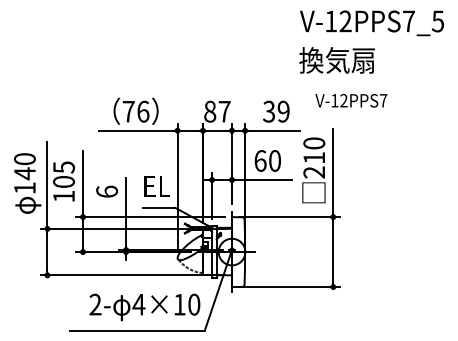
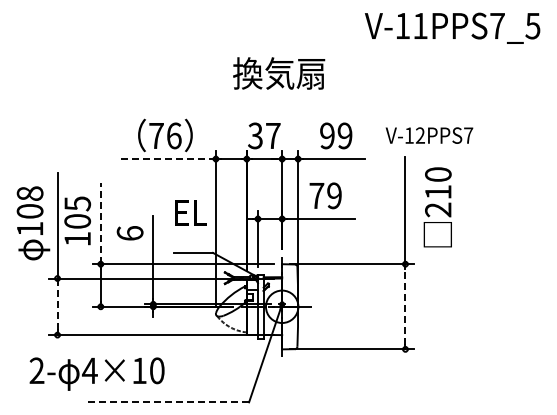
text: (345, 20) -> (420, 25), V-12PPS7_5 -> V-11PPS7_5
text: (337, 60) -> (279, 73), moved
text: (351, 100) -> (429, 135), moved
text: (210, 111) -> (255, 135), 87 -> 37
text: (268, 111) -> (326, 135), 39 -> 99
line: (137, 131) -> (167, 159), solid -> dashed
text: (267, 160) -> (325, 195), 60 -> 79
text: (24, 166) -> (29, 202), 140 -> 108
text: (313, 170) -> (437, 207), moved
line: (82, 183) -> (100, 223), solid -> dashed
text: (156, 186) -> (190, 212), moved
line: (47, 251) -> (57, 306), solid -> dashed
line: (333, 251) -> (405, 306), solid -> dashed
text: (144, 306) -> (96, 373), moved
line: (136, 330) -> (166, 402), solid -> dashed

